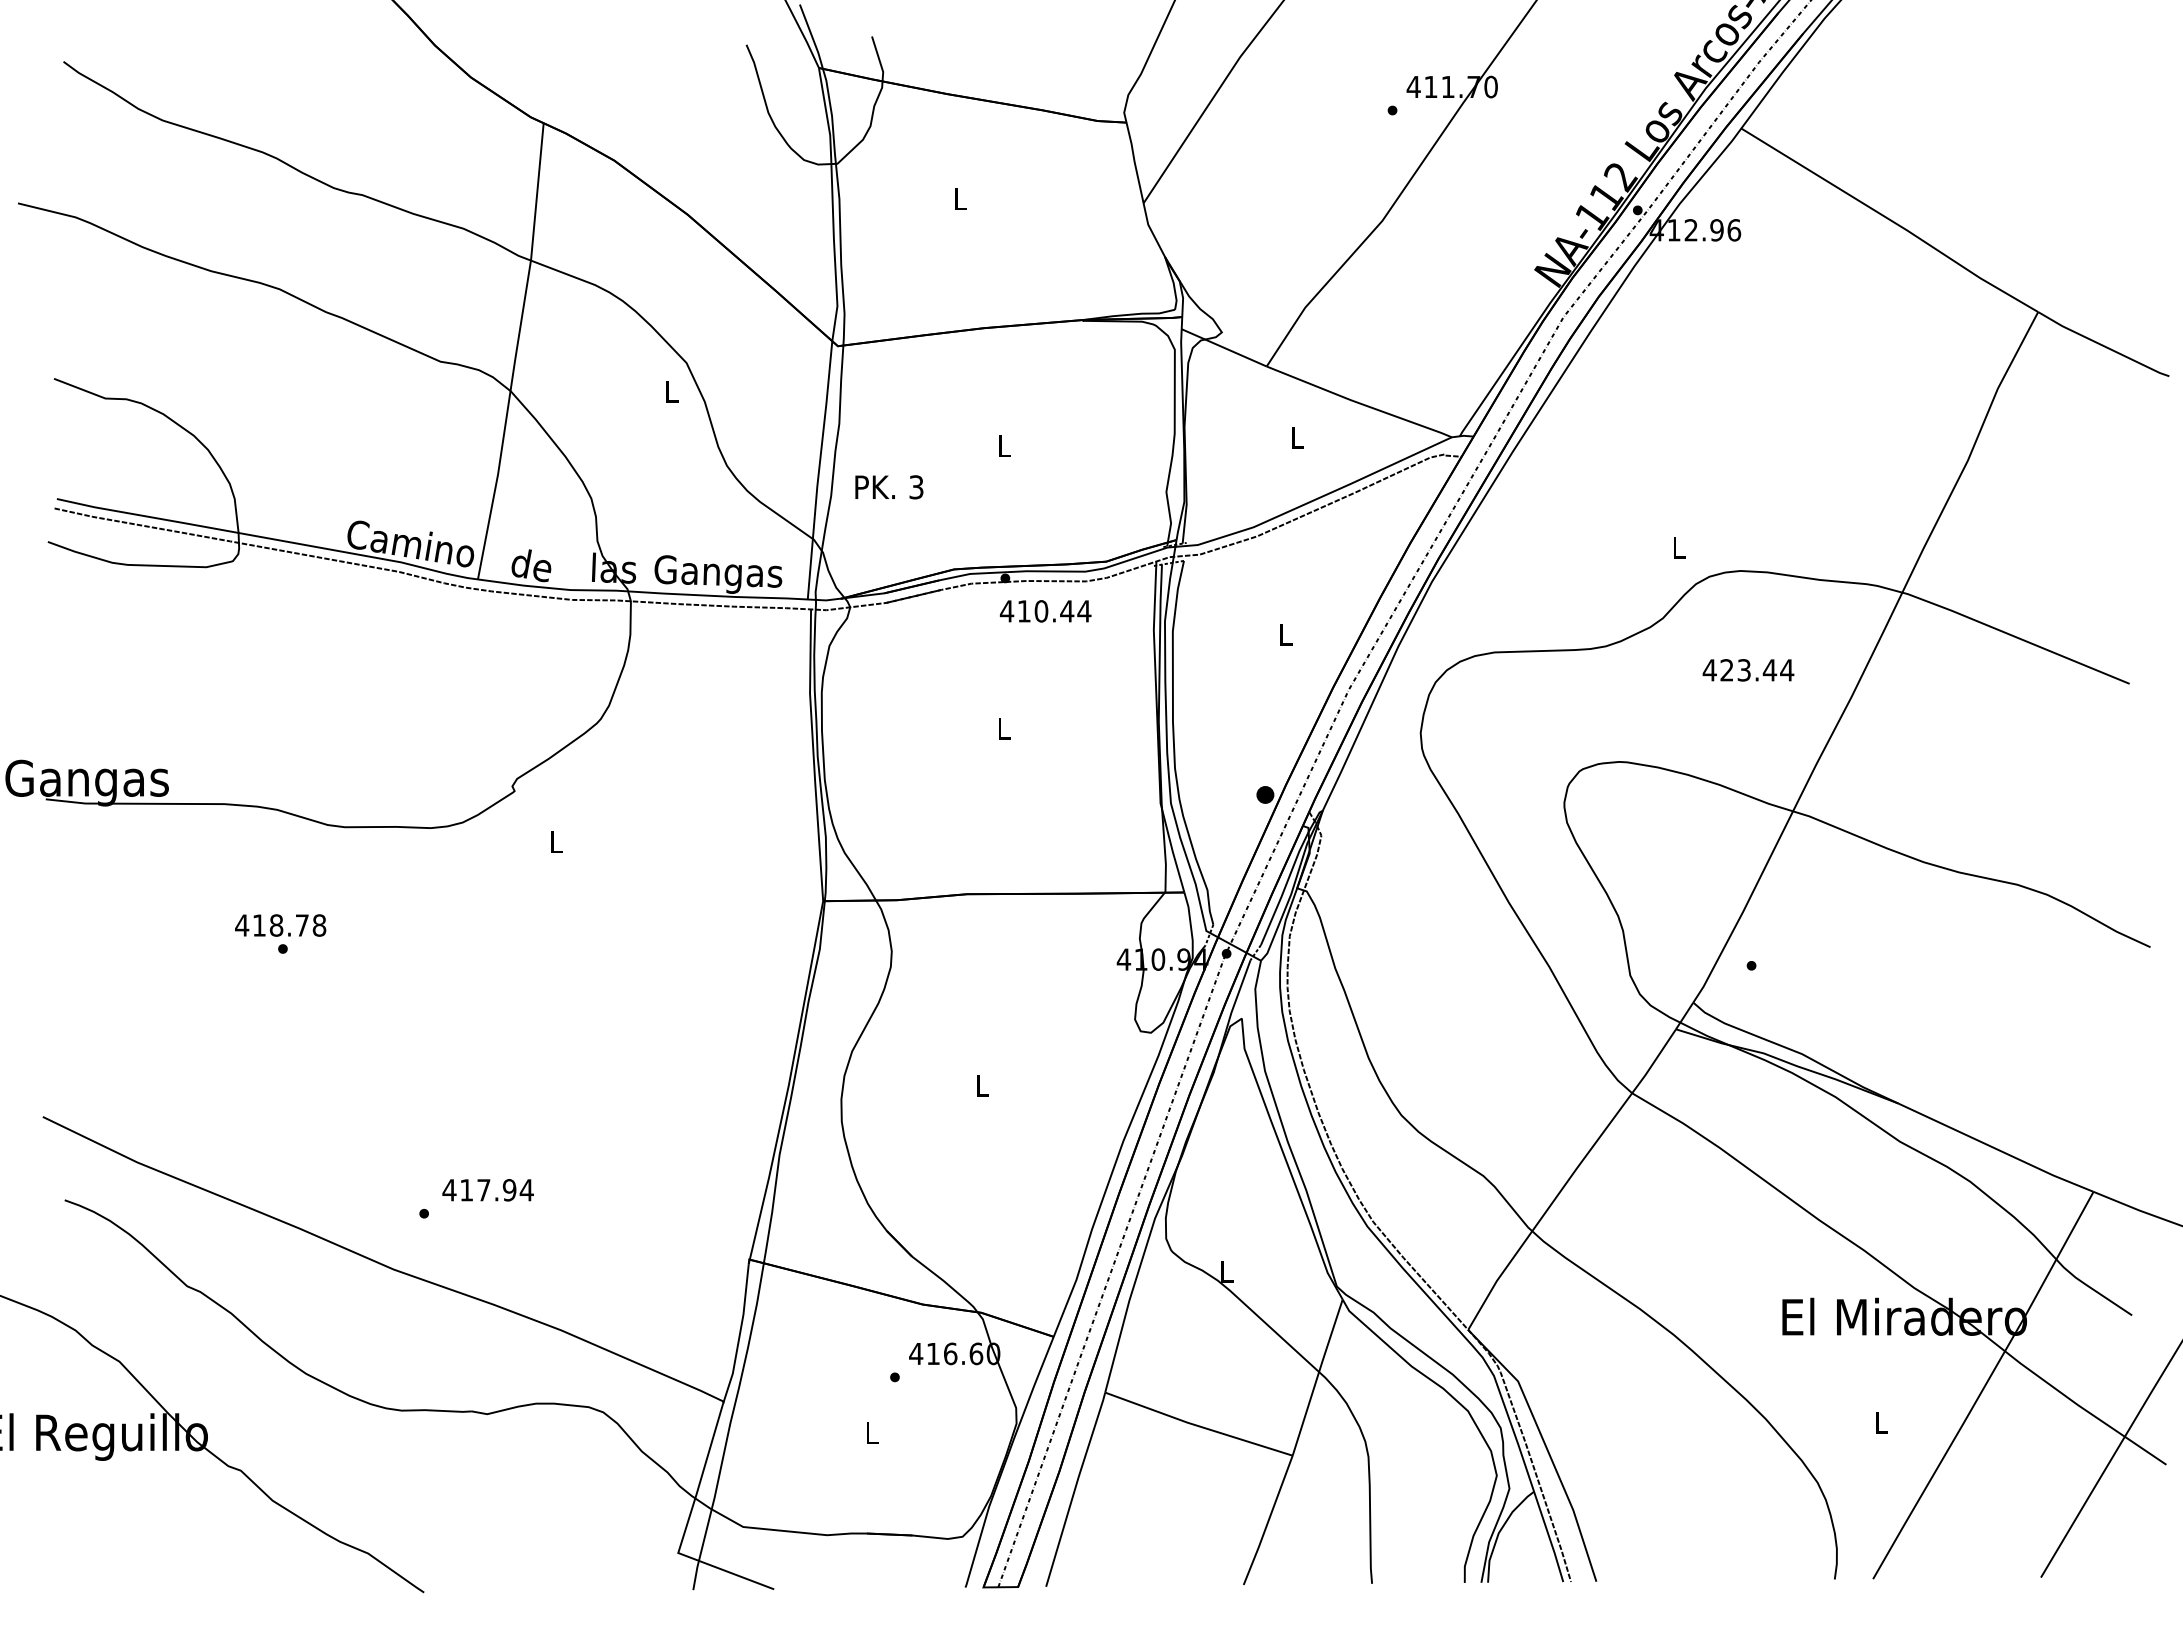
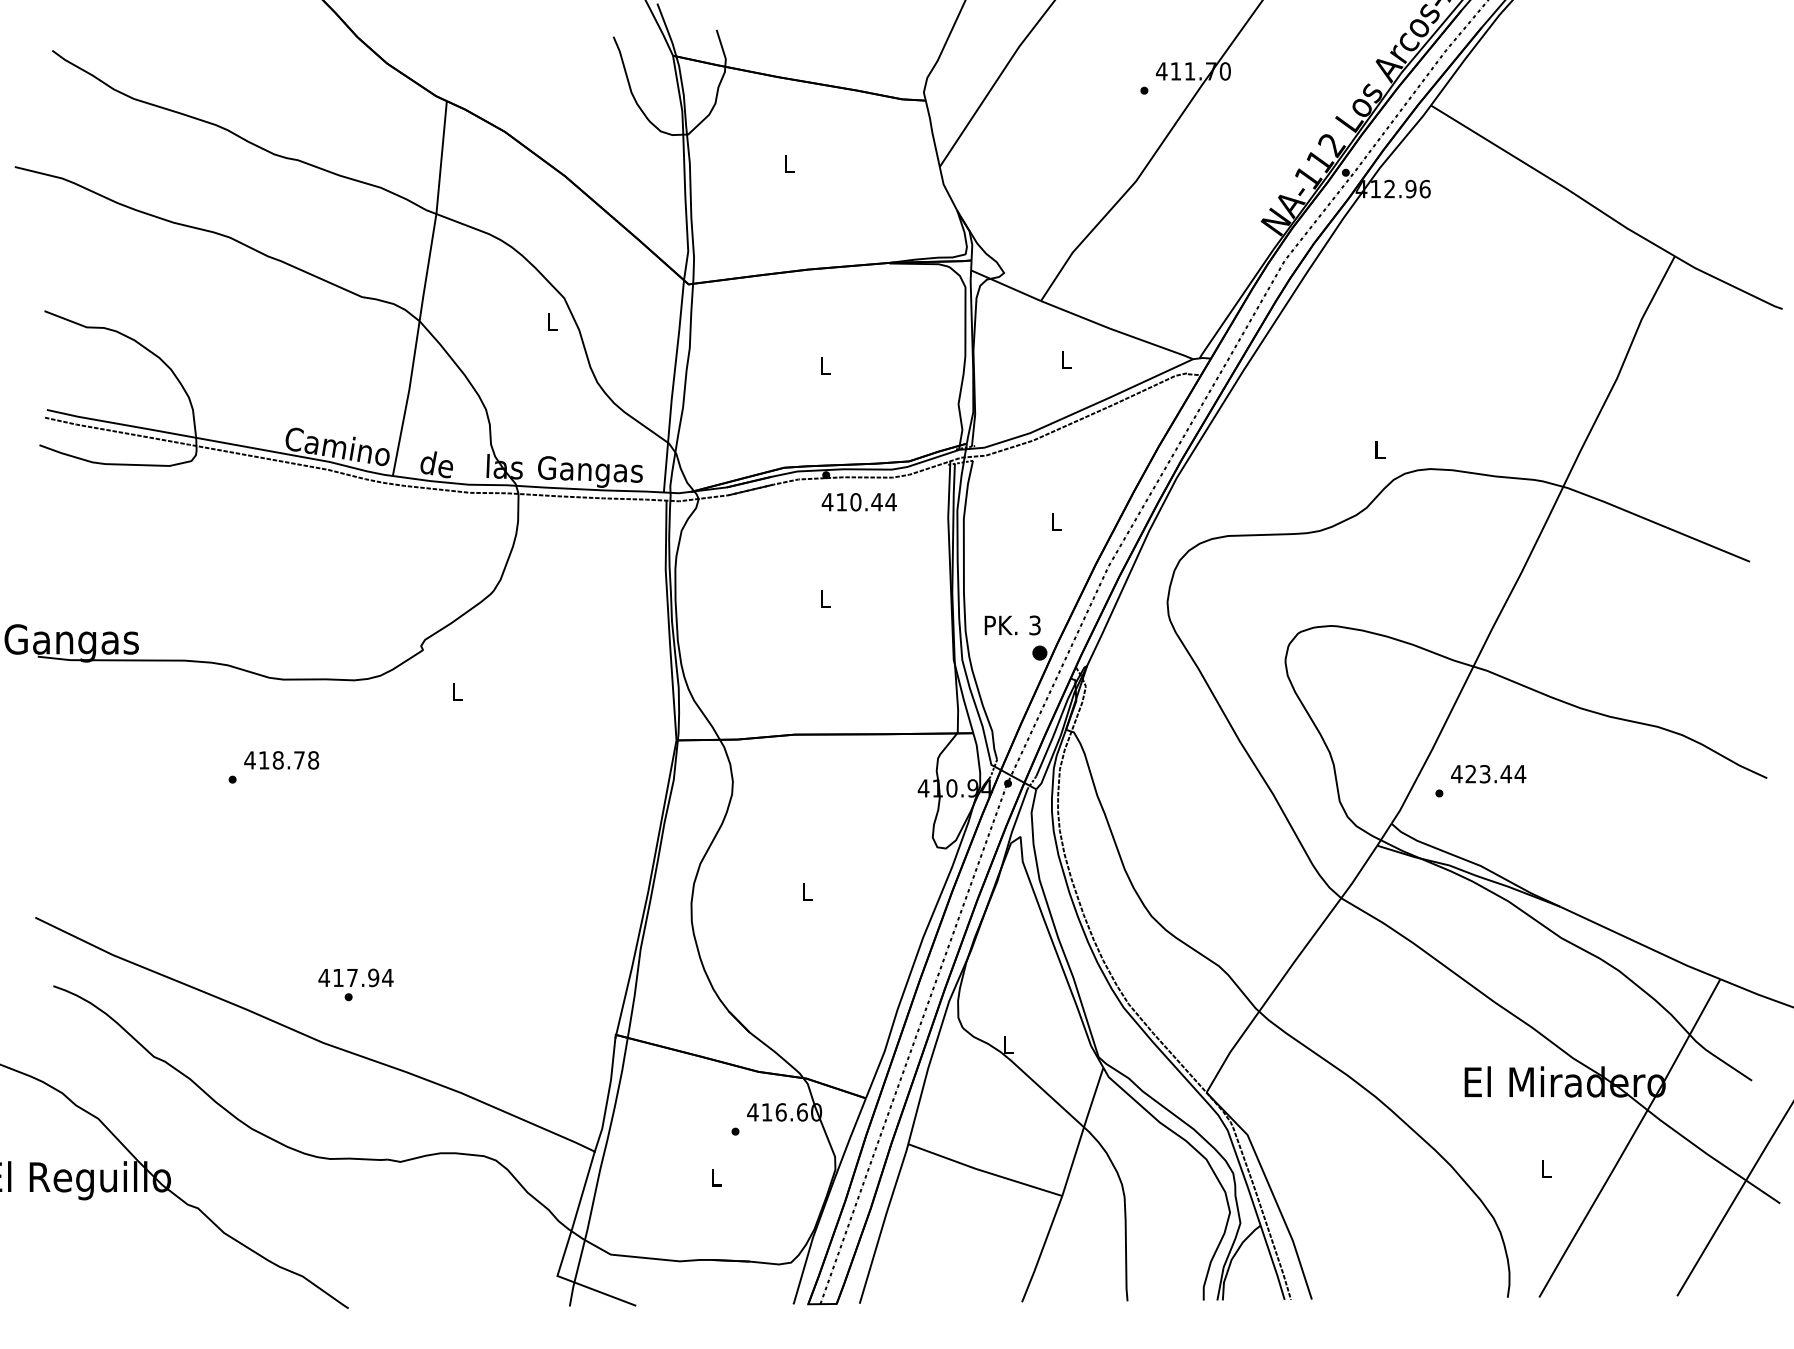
text: (889, 487) -> (1012, 625), moved
text: (1748, 670) -> (1488, 774), moved
text: (280, 925) -> (281, 760), moved
text: (487, 1190) -> (355, 978), moved

